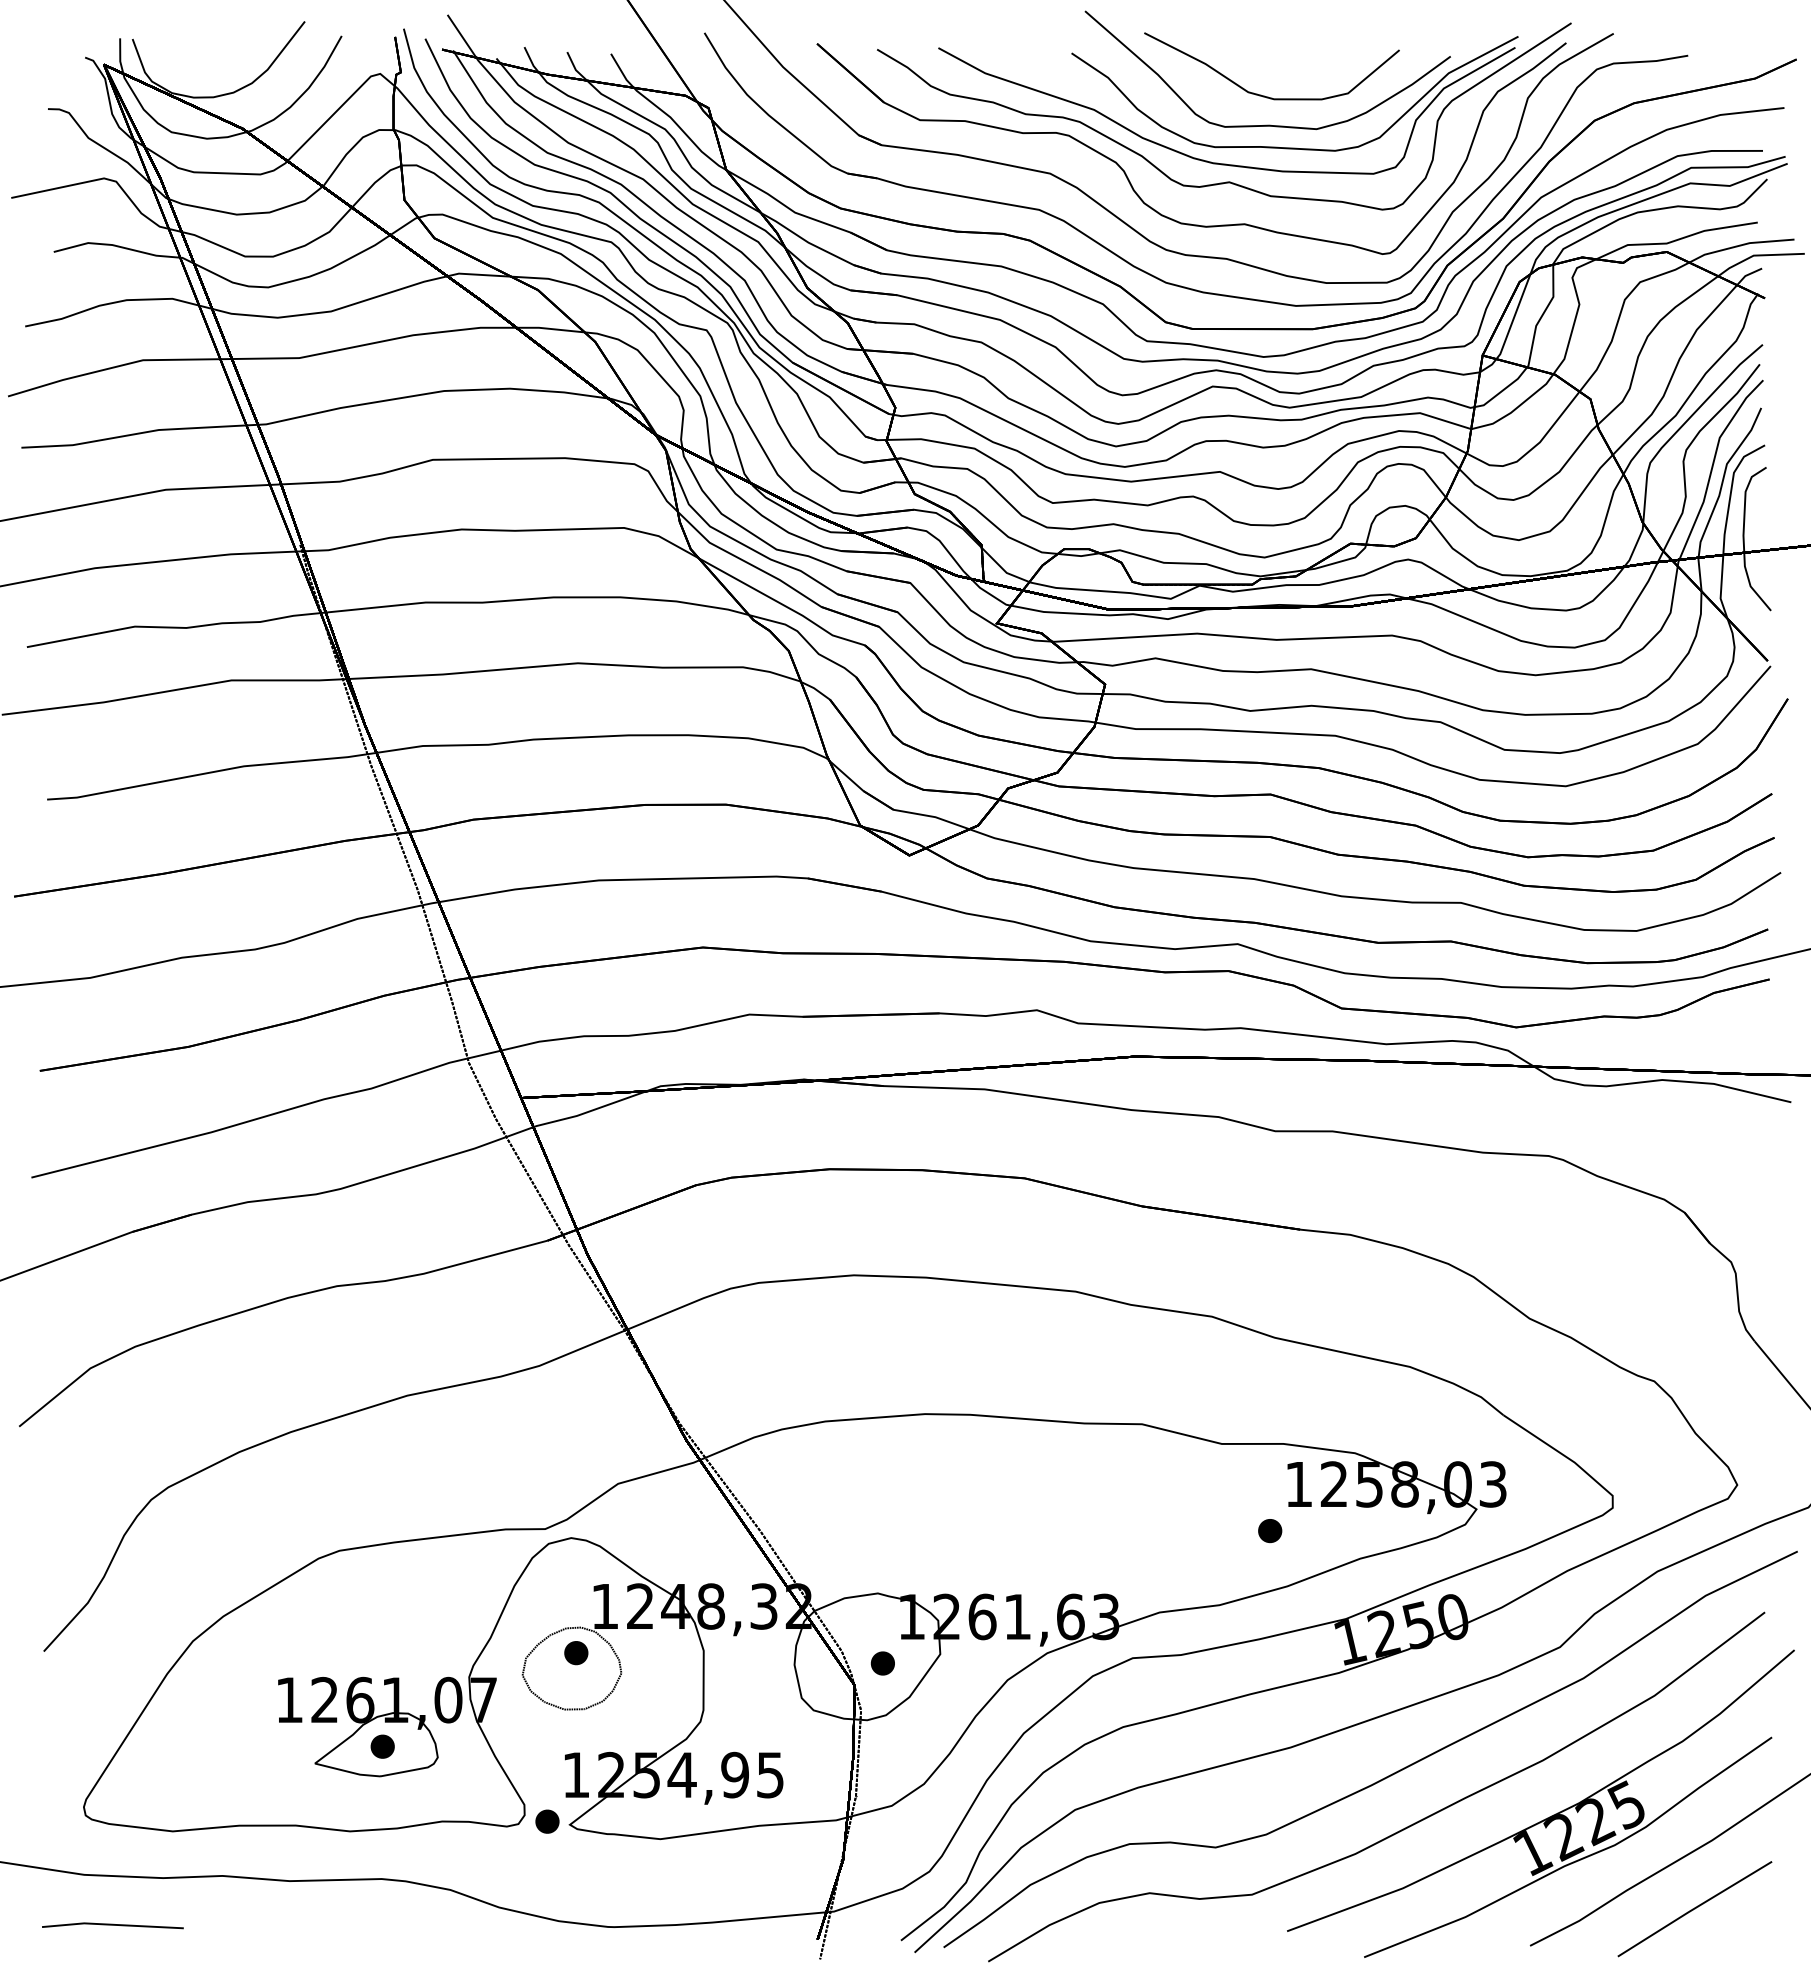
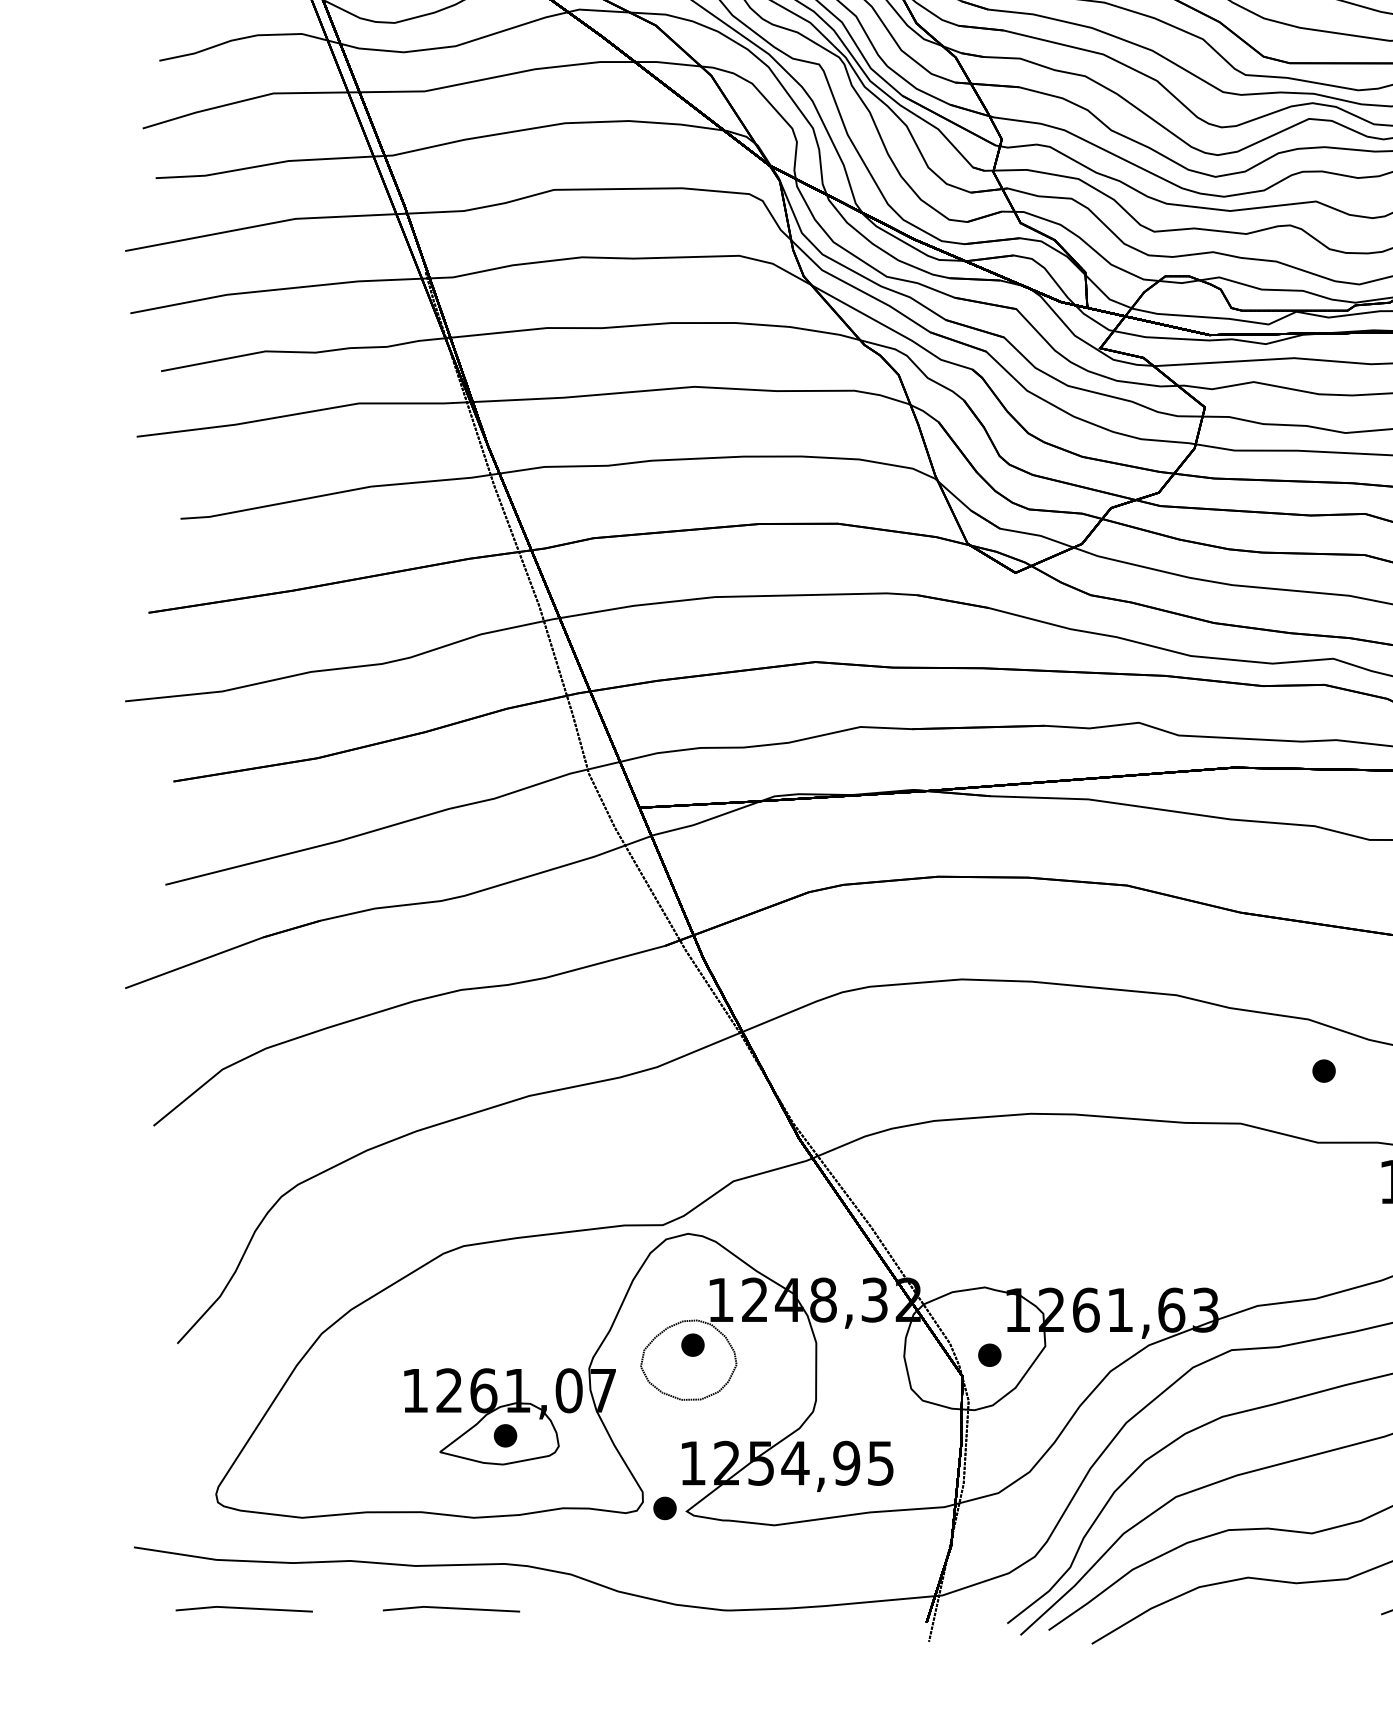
part: (1270, 1531) -> (1324, 1071), moved
line: (326, 1925) -> (451, 1608), added

